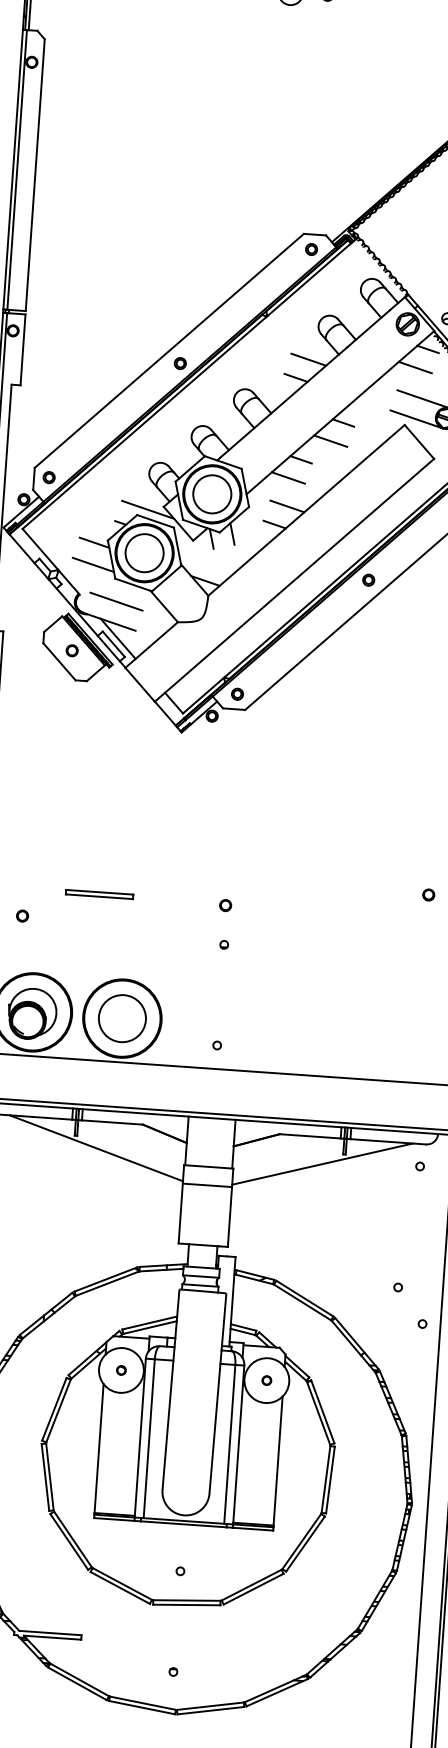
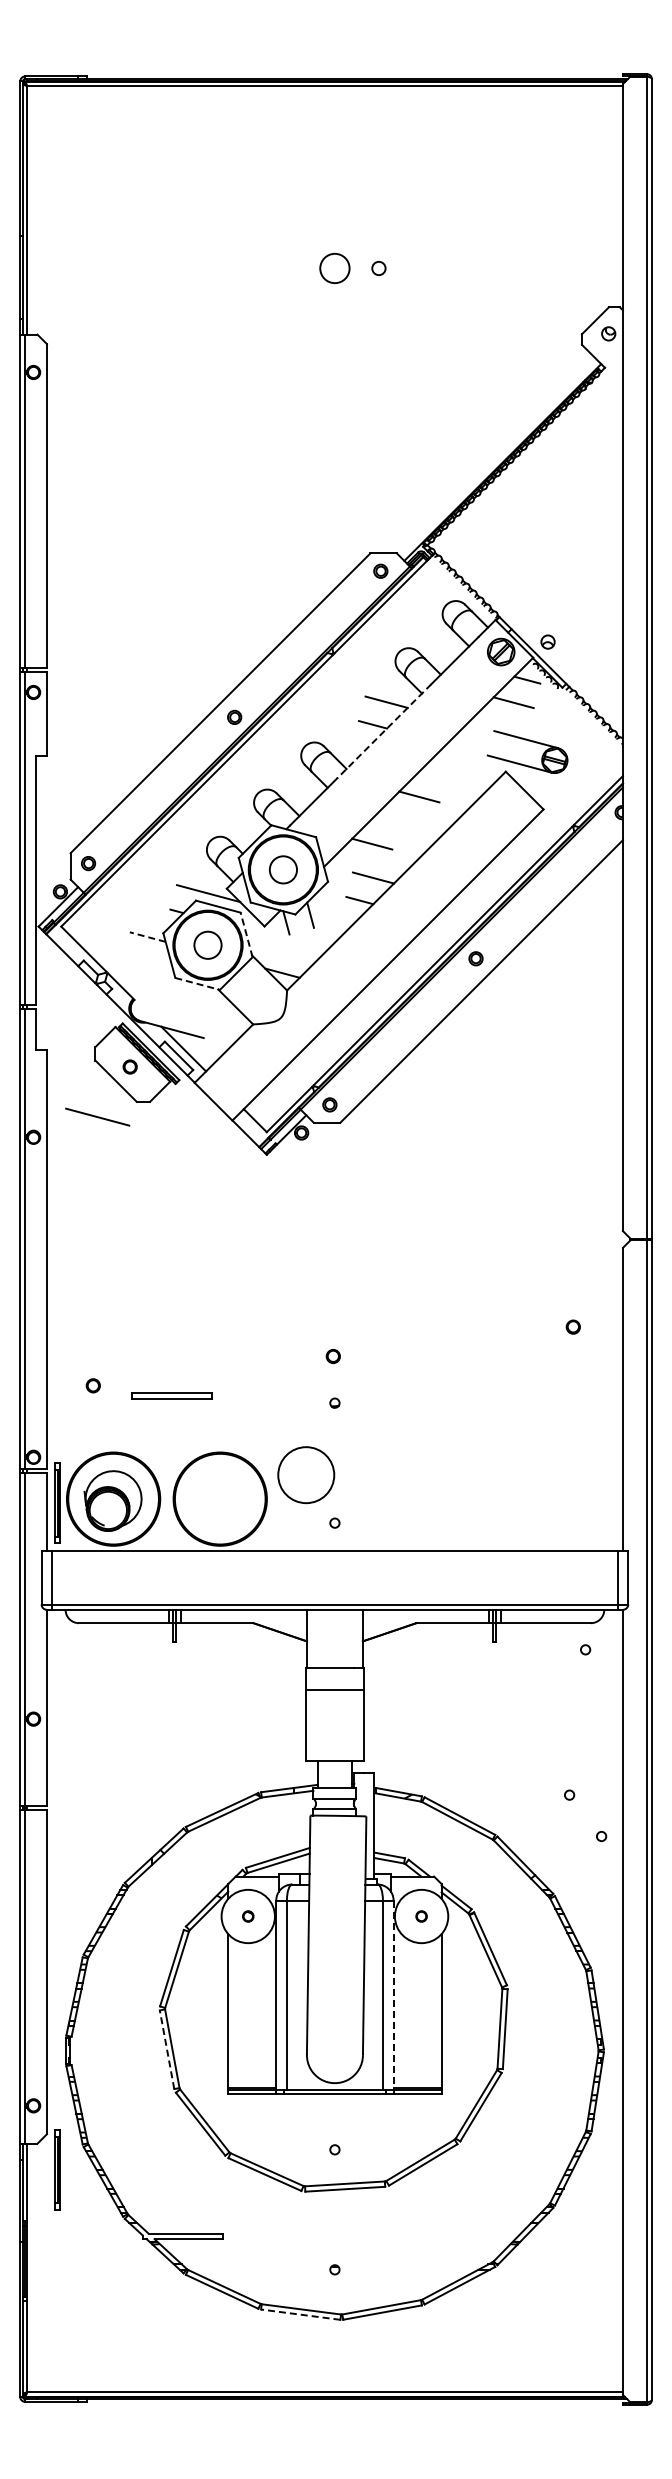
line: (305, 384) -> (384, 731), solid -> dashed
line: (343, 422) -> (433, 773), removed
line: (300, 459) -> (385, 821), removed
circle: (212, 494) -> (283, 869), size x0.6
line: (94, 543) -> (147, 937), solid -> dashed
line: (177, 546) -> (246, 934), solid -> dashed
circle: (144, 552) -> (207, 944), size x0.6
line: (93, 564) -> (148, 963), removed
line: (134, 585) -> (198, 984), solid -> dashed
line: (116, 601) -> (97, 1116), moved
part: (99, 894) -> (171, 1395), moved
circle: (122, 1018) -> (306, 1475), moved
line: (95, 1148) -> (199, 1655), removed
line: (322, 1164) -> (469, 1655), removed
line: (238, 1445) -> (393, 1995), solid -> dashed
line: (45, 1477) -> (167, 2049), solid -> dashed
line: (141, 1707) -> (300, 2314), solid -> dashed

